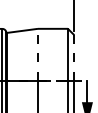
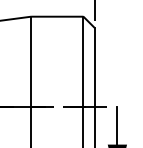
line: (37, 54) -> (30, 61), dashed -> solid
line: (74, 58) -> (94, 68), dashed -> solid

